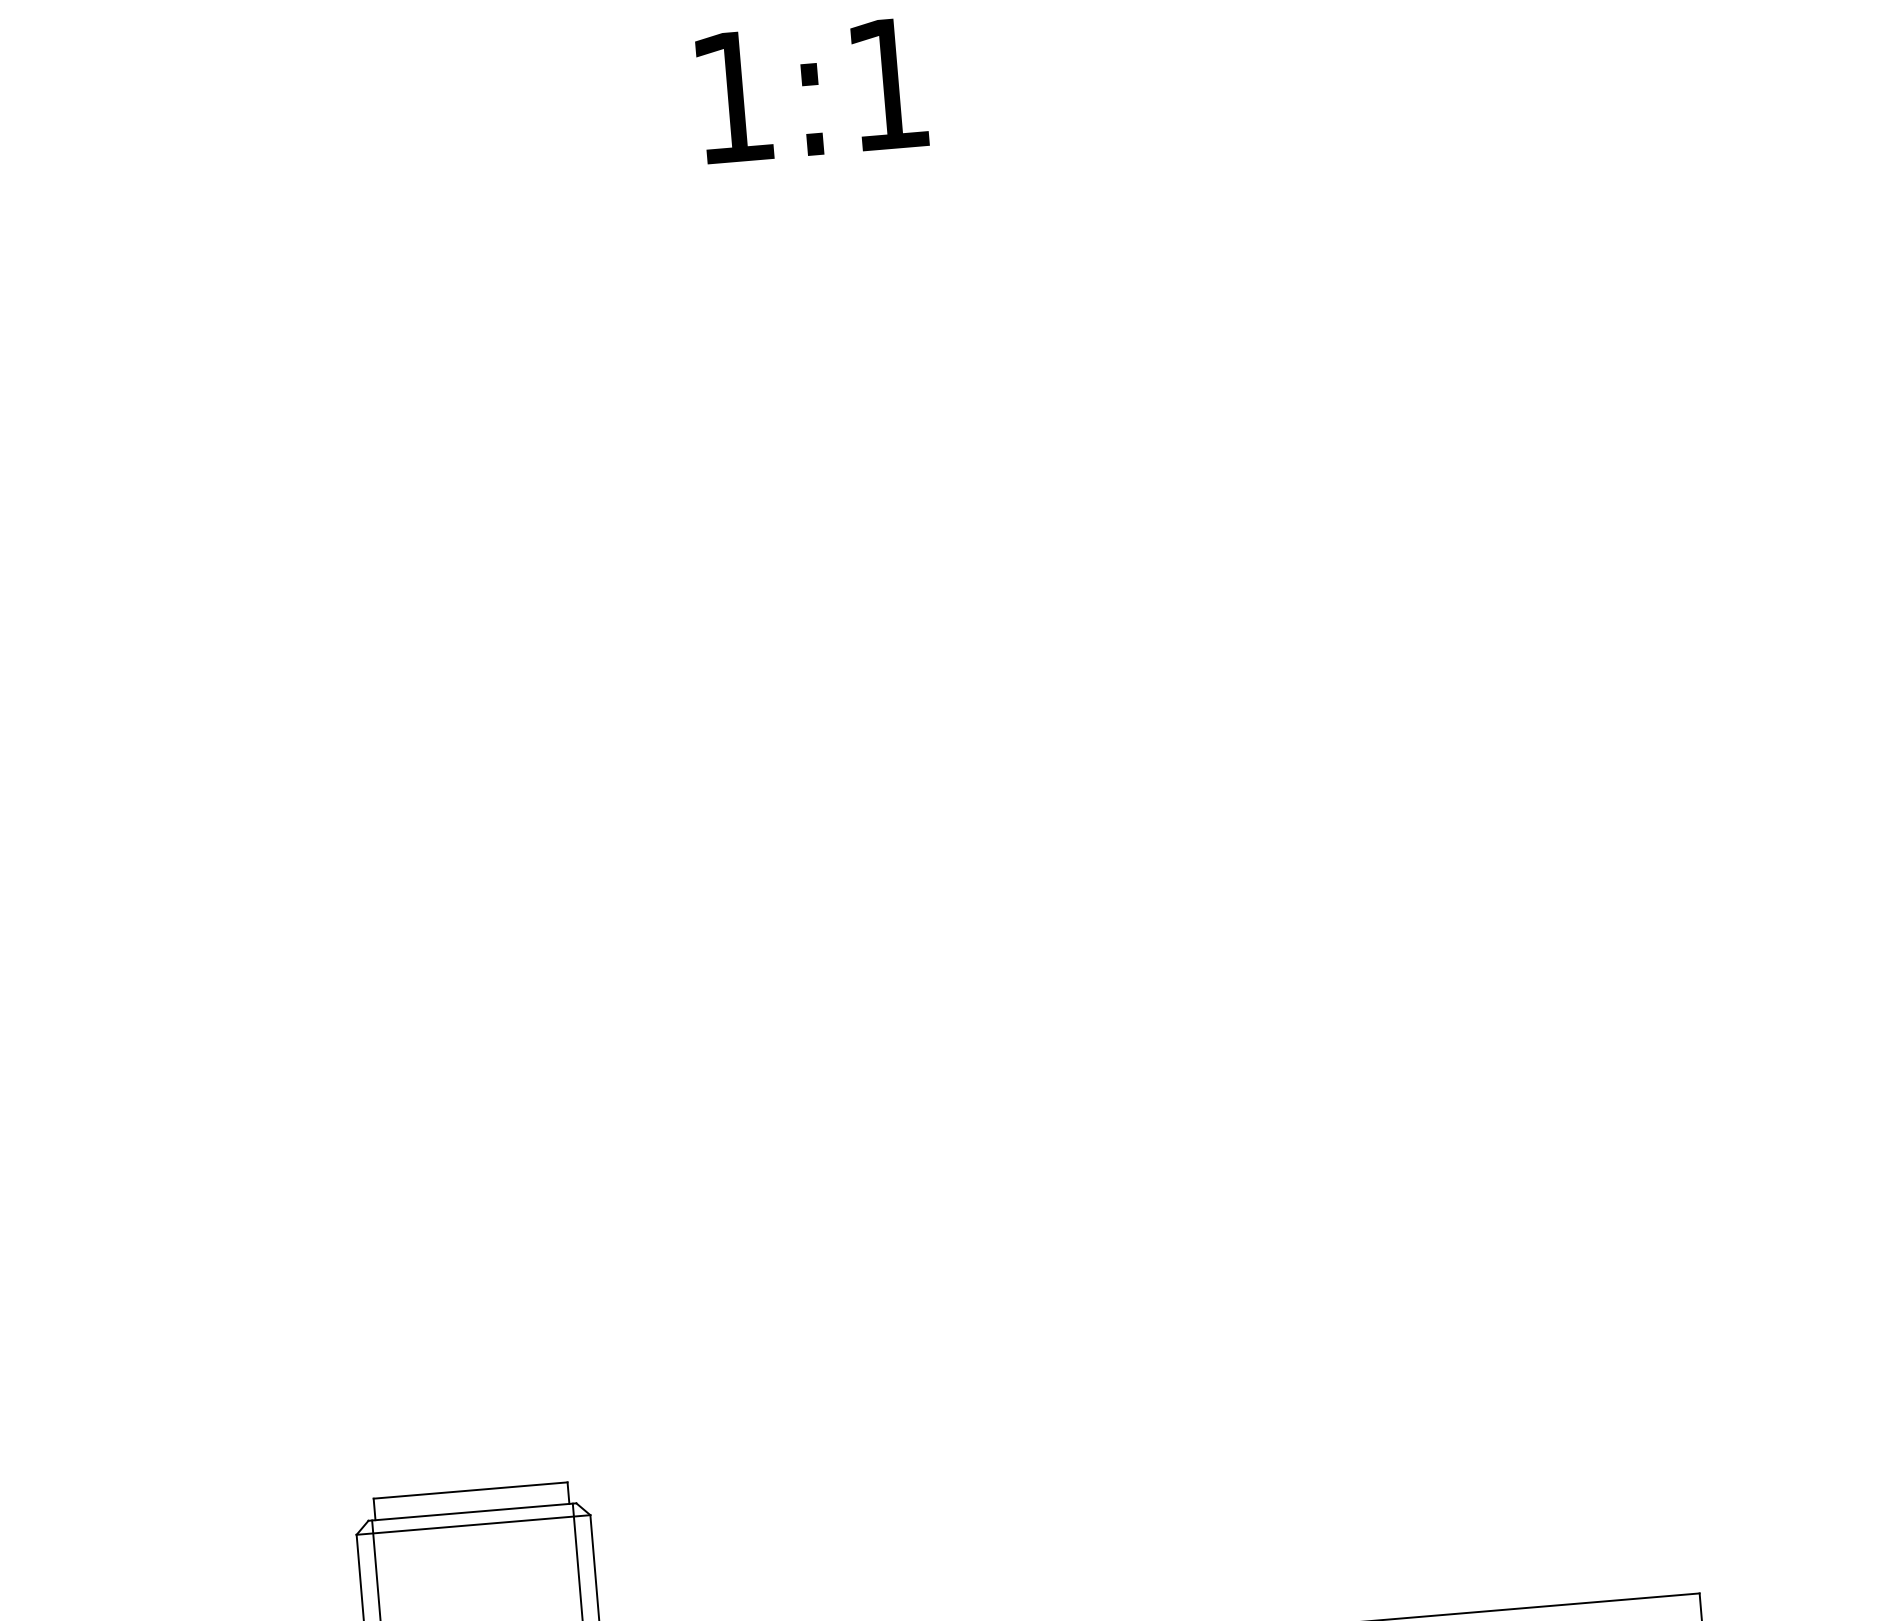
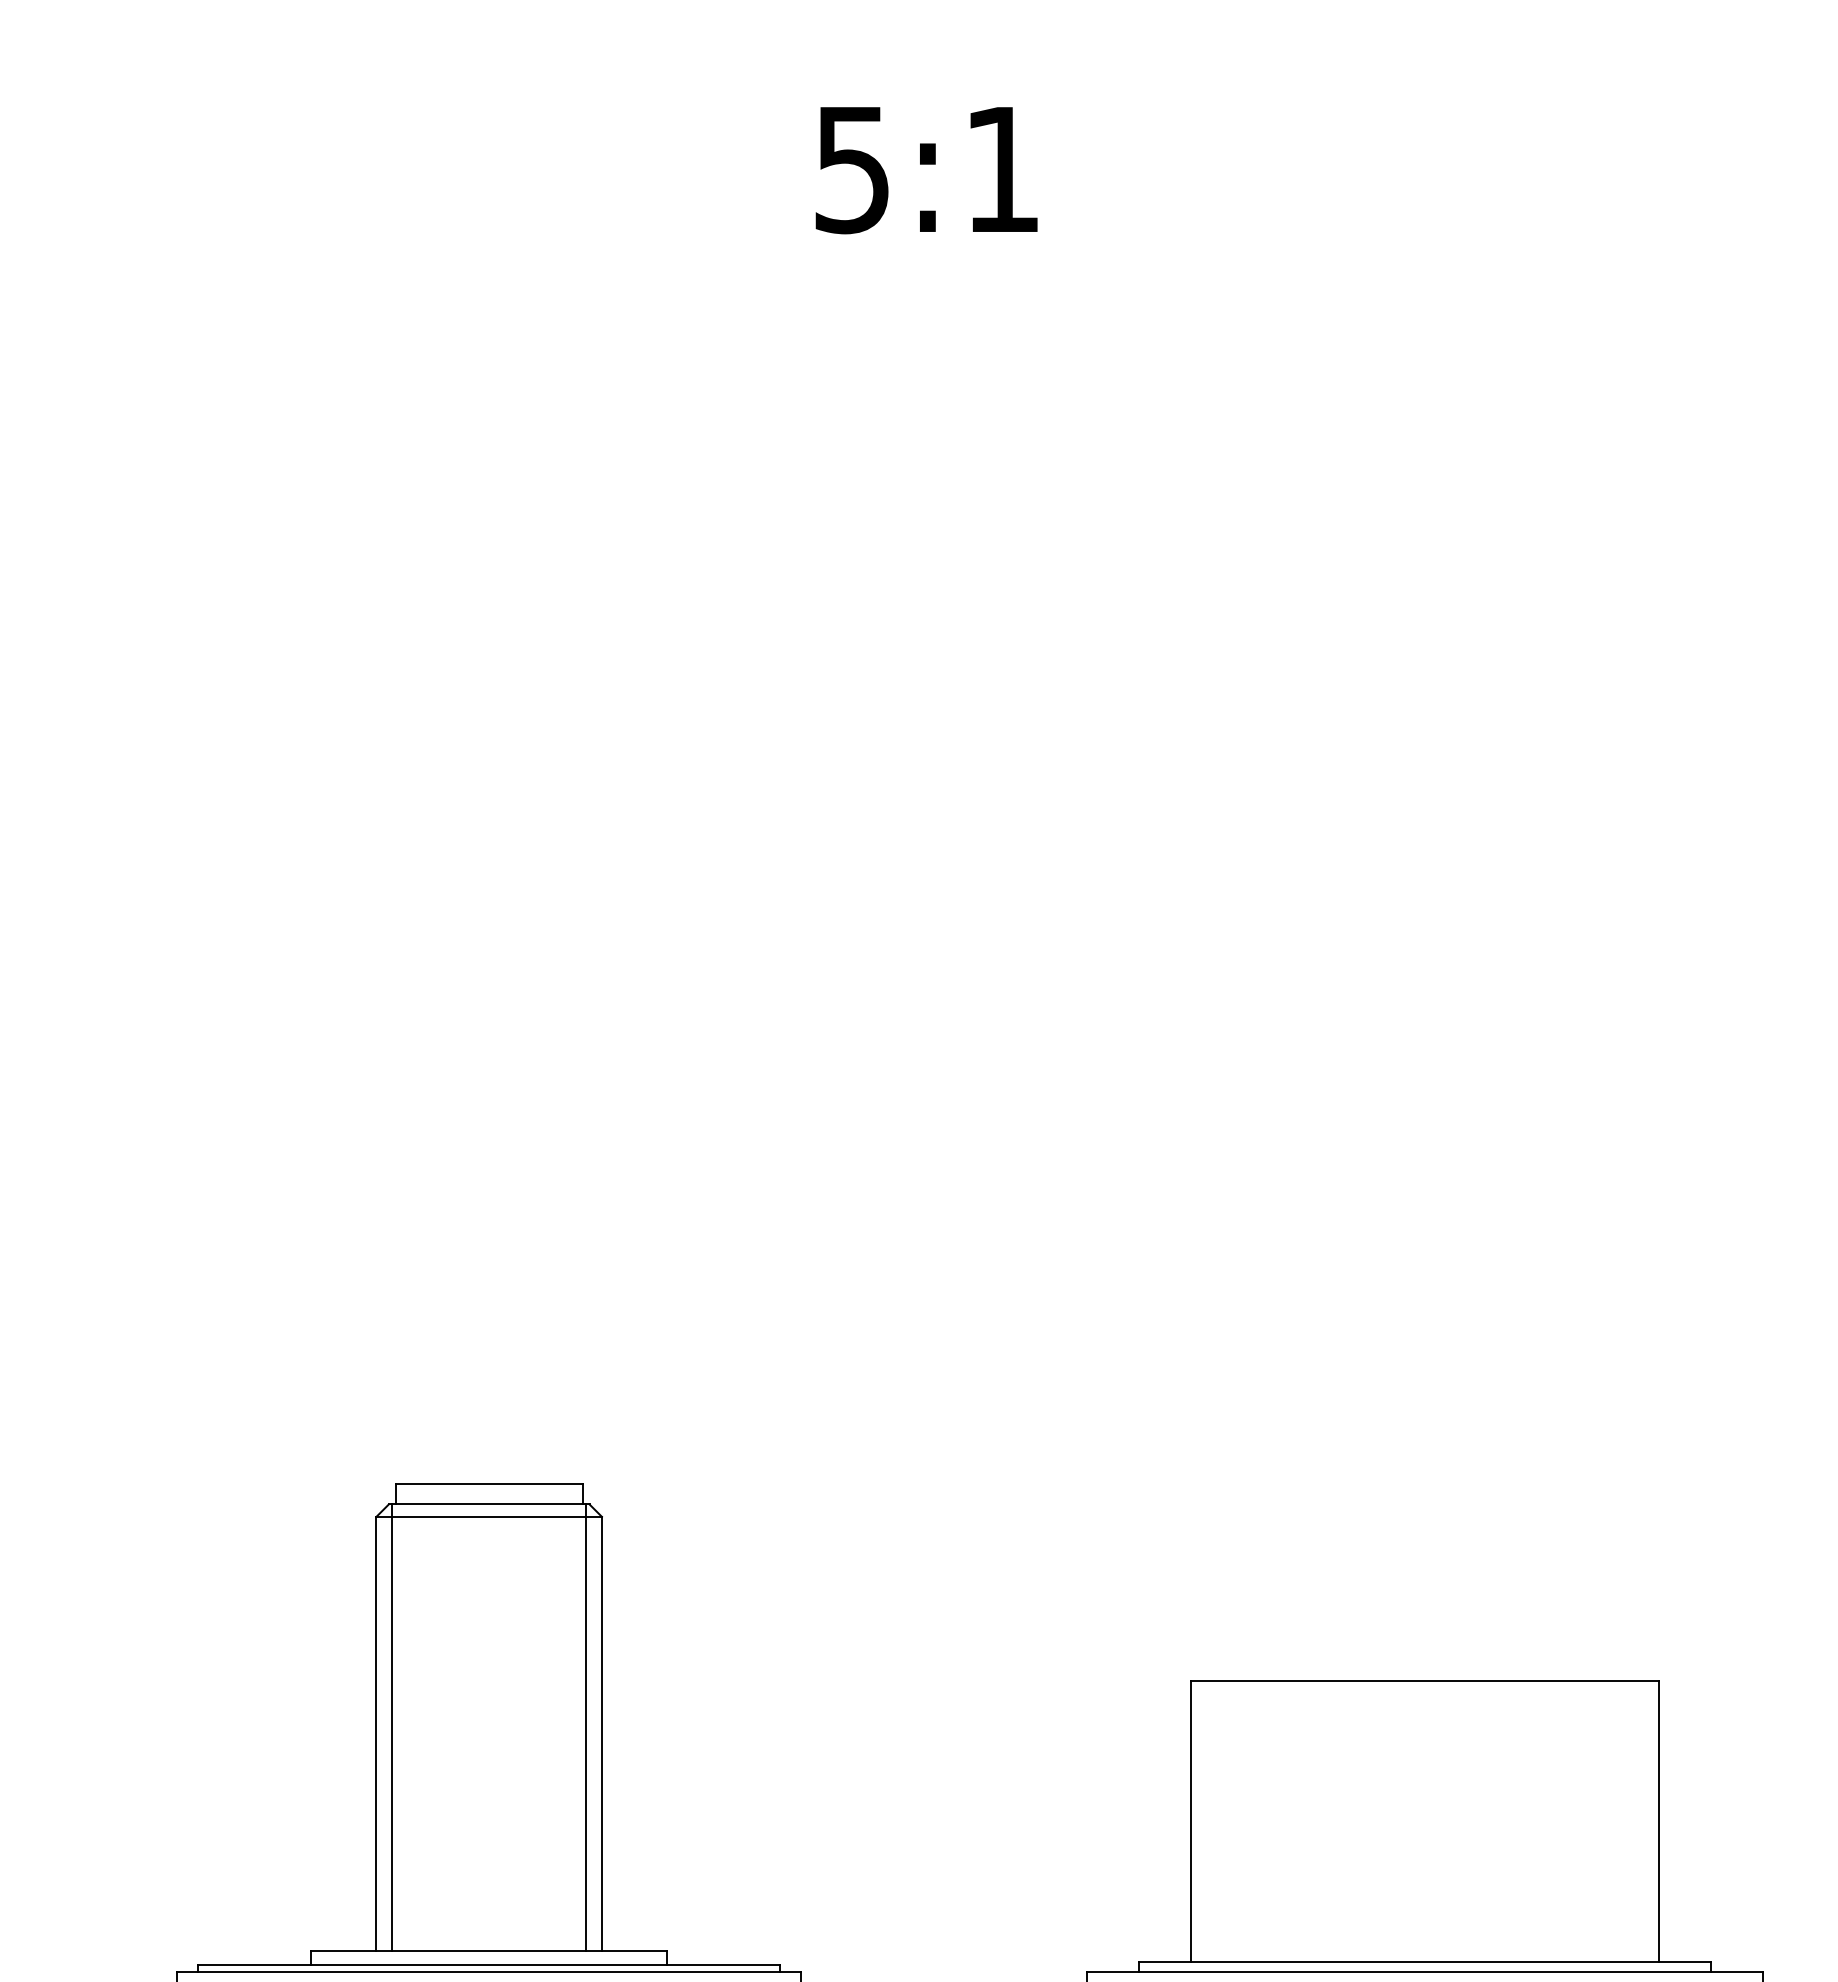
text: (731, 98) -> (851, 170), 1:1 -> 5:1

